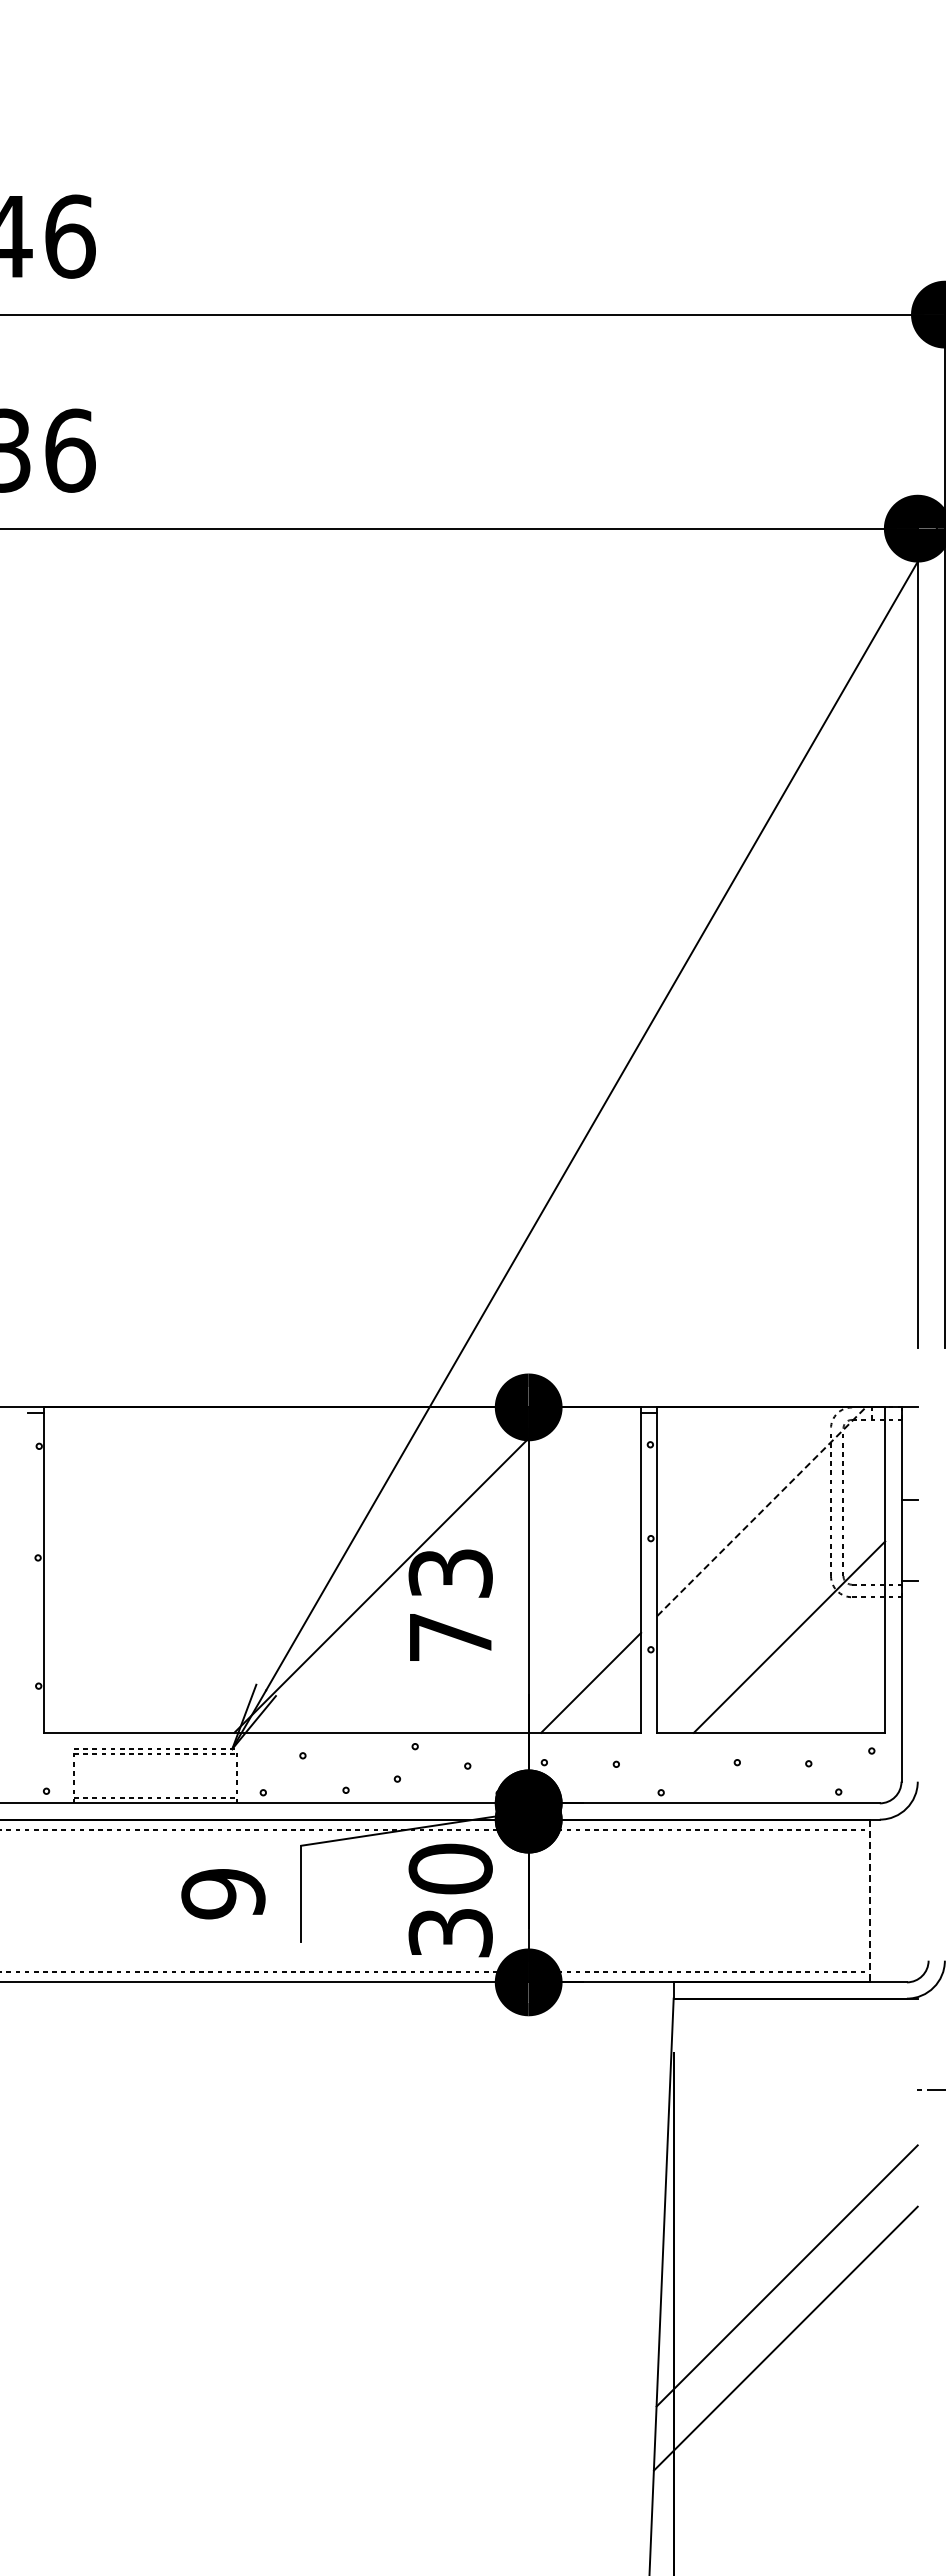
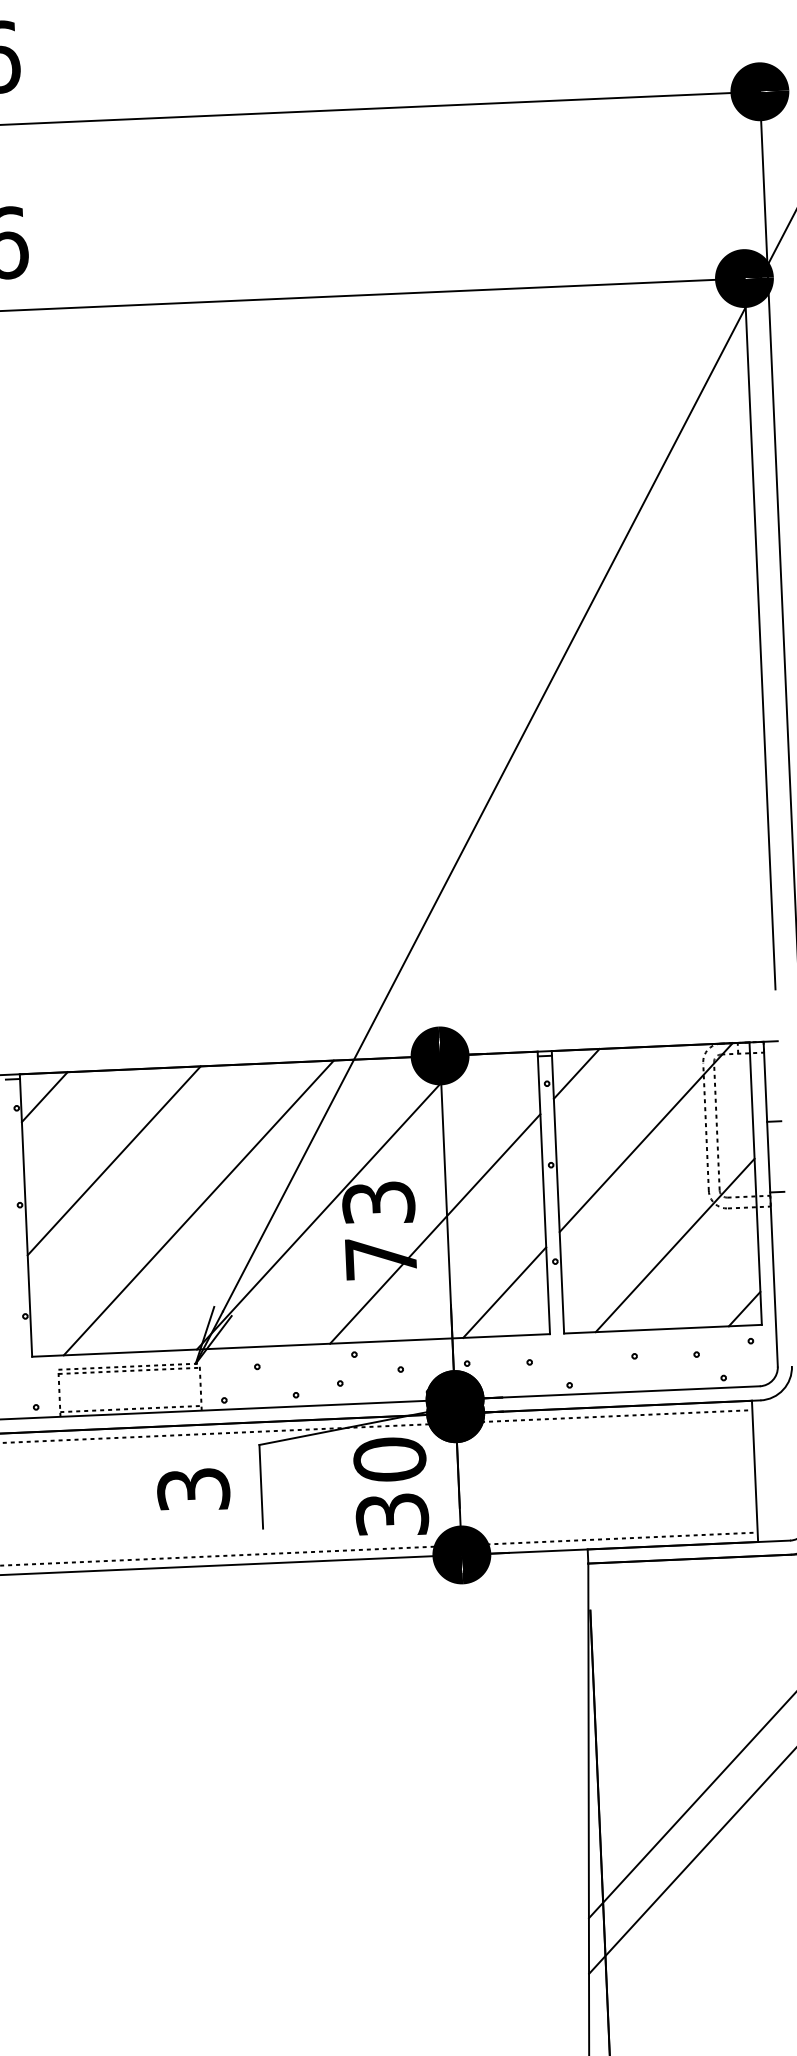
line: (71, 1434) -> (44, 1096), added
line: (684, 1434) -> (576, 1073), added
line: (148, 1511) -> (114, 1160), added
line: (761, 1511) -> (646, 1137), dashed -> solid
line: (243, 1569) -> (198, 1207), added
line: (514, 1605) -> (435, 1228), added
line: (866, 1713) -> (744, 1308), added
text: (223, 1894) -> (193, 1490), 9 -> 3
line: (870, 1901) -> (755, 1471), dashed -> solid

